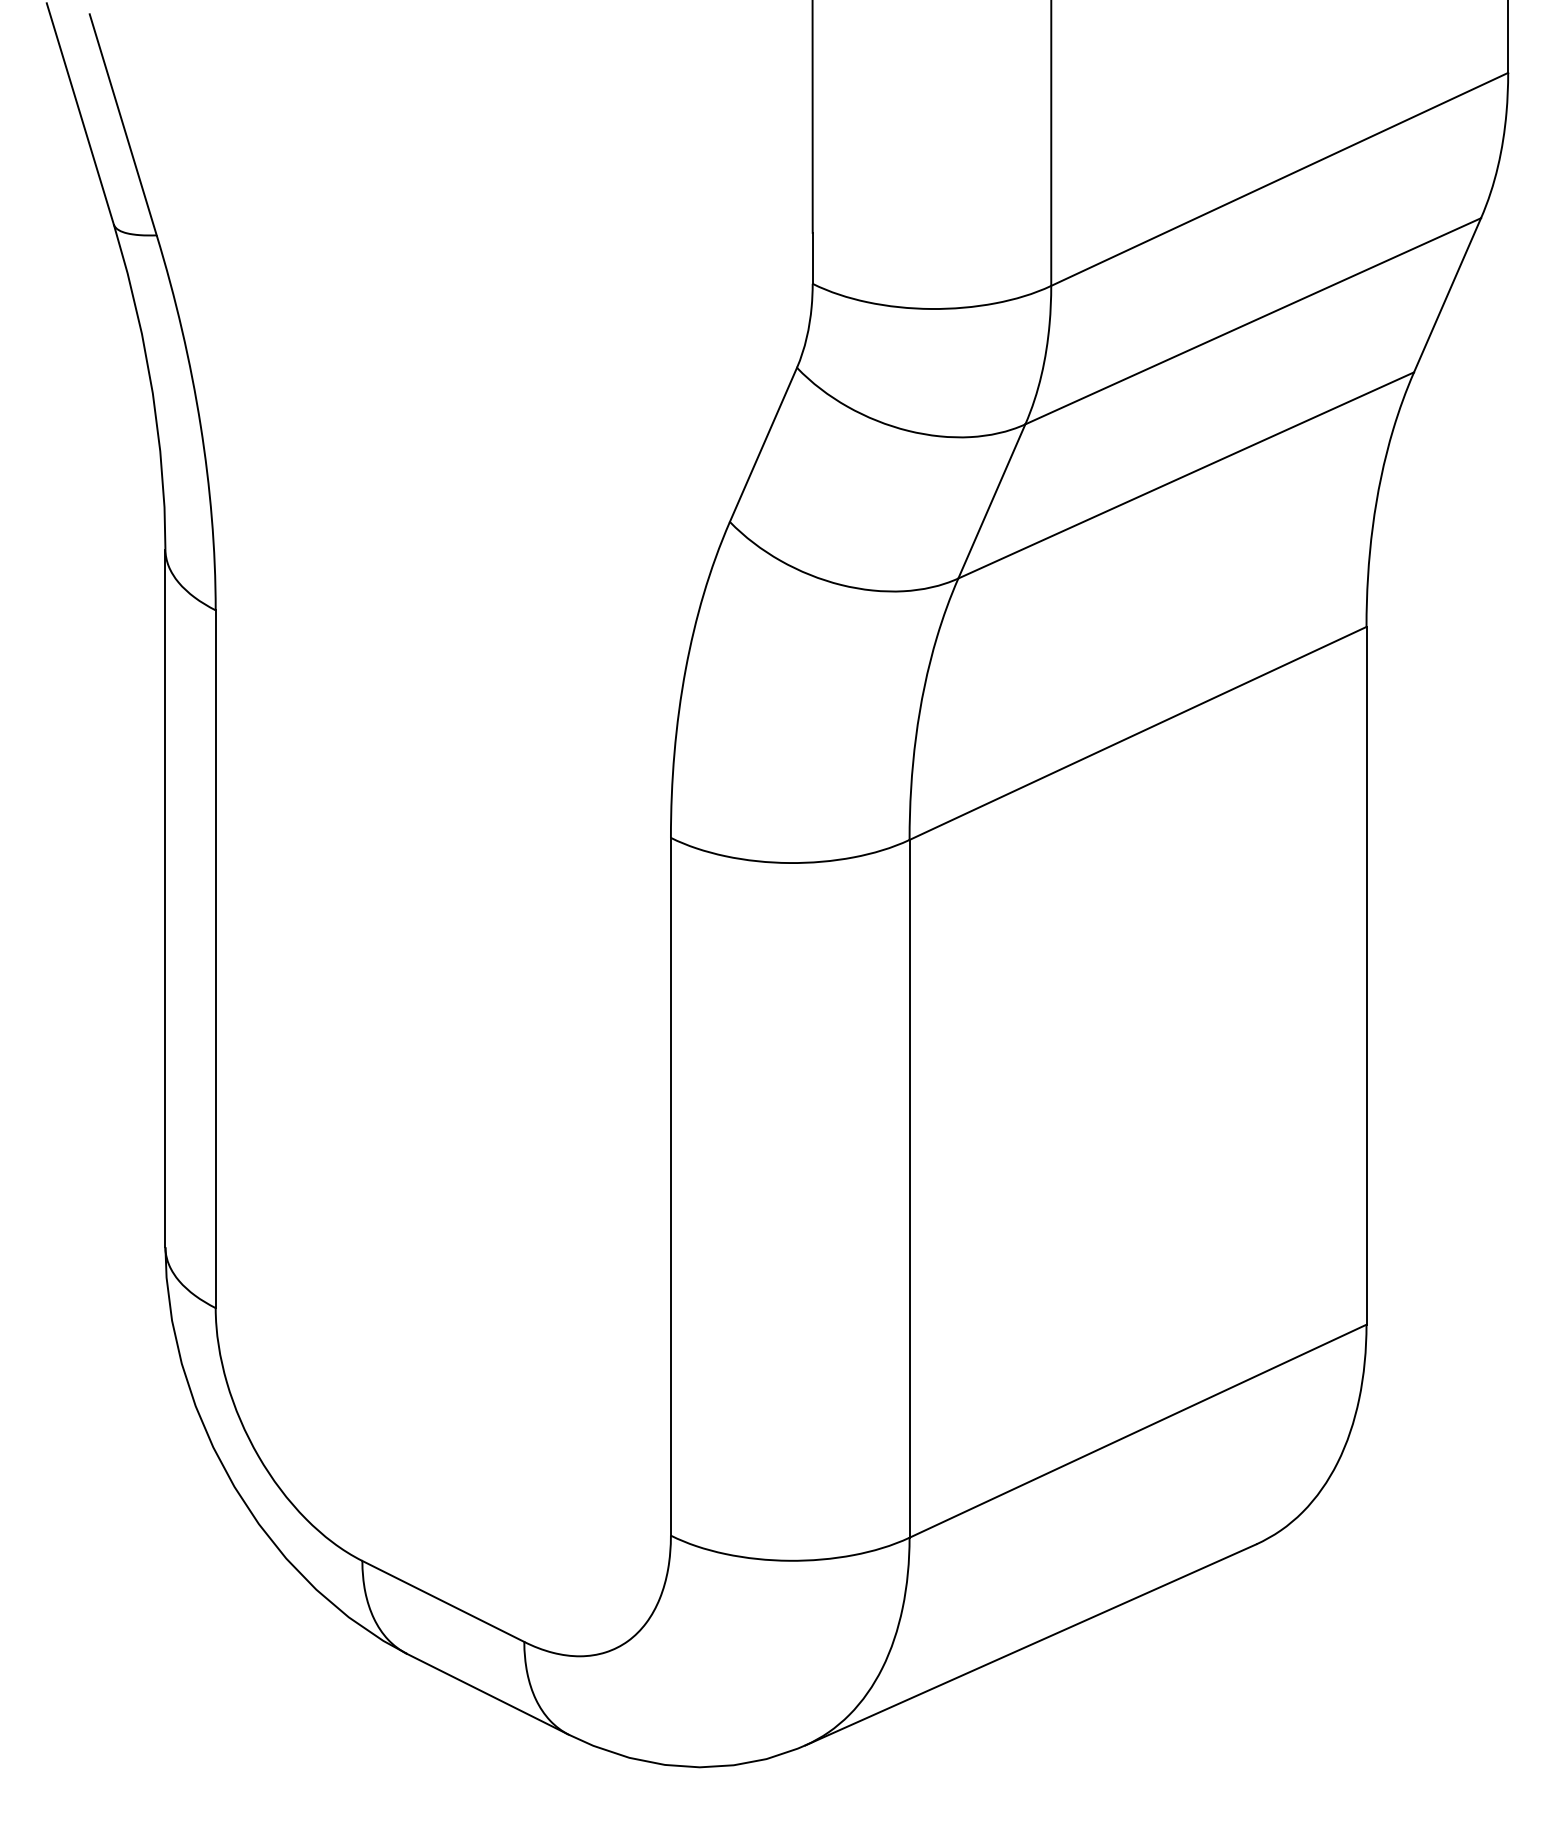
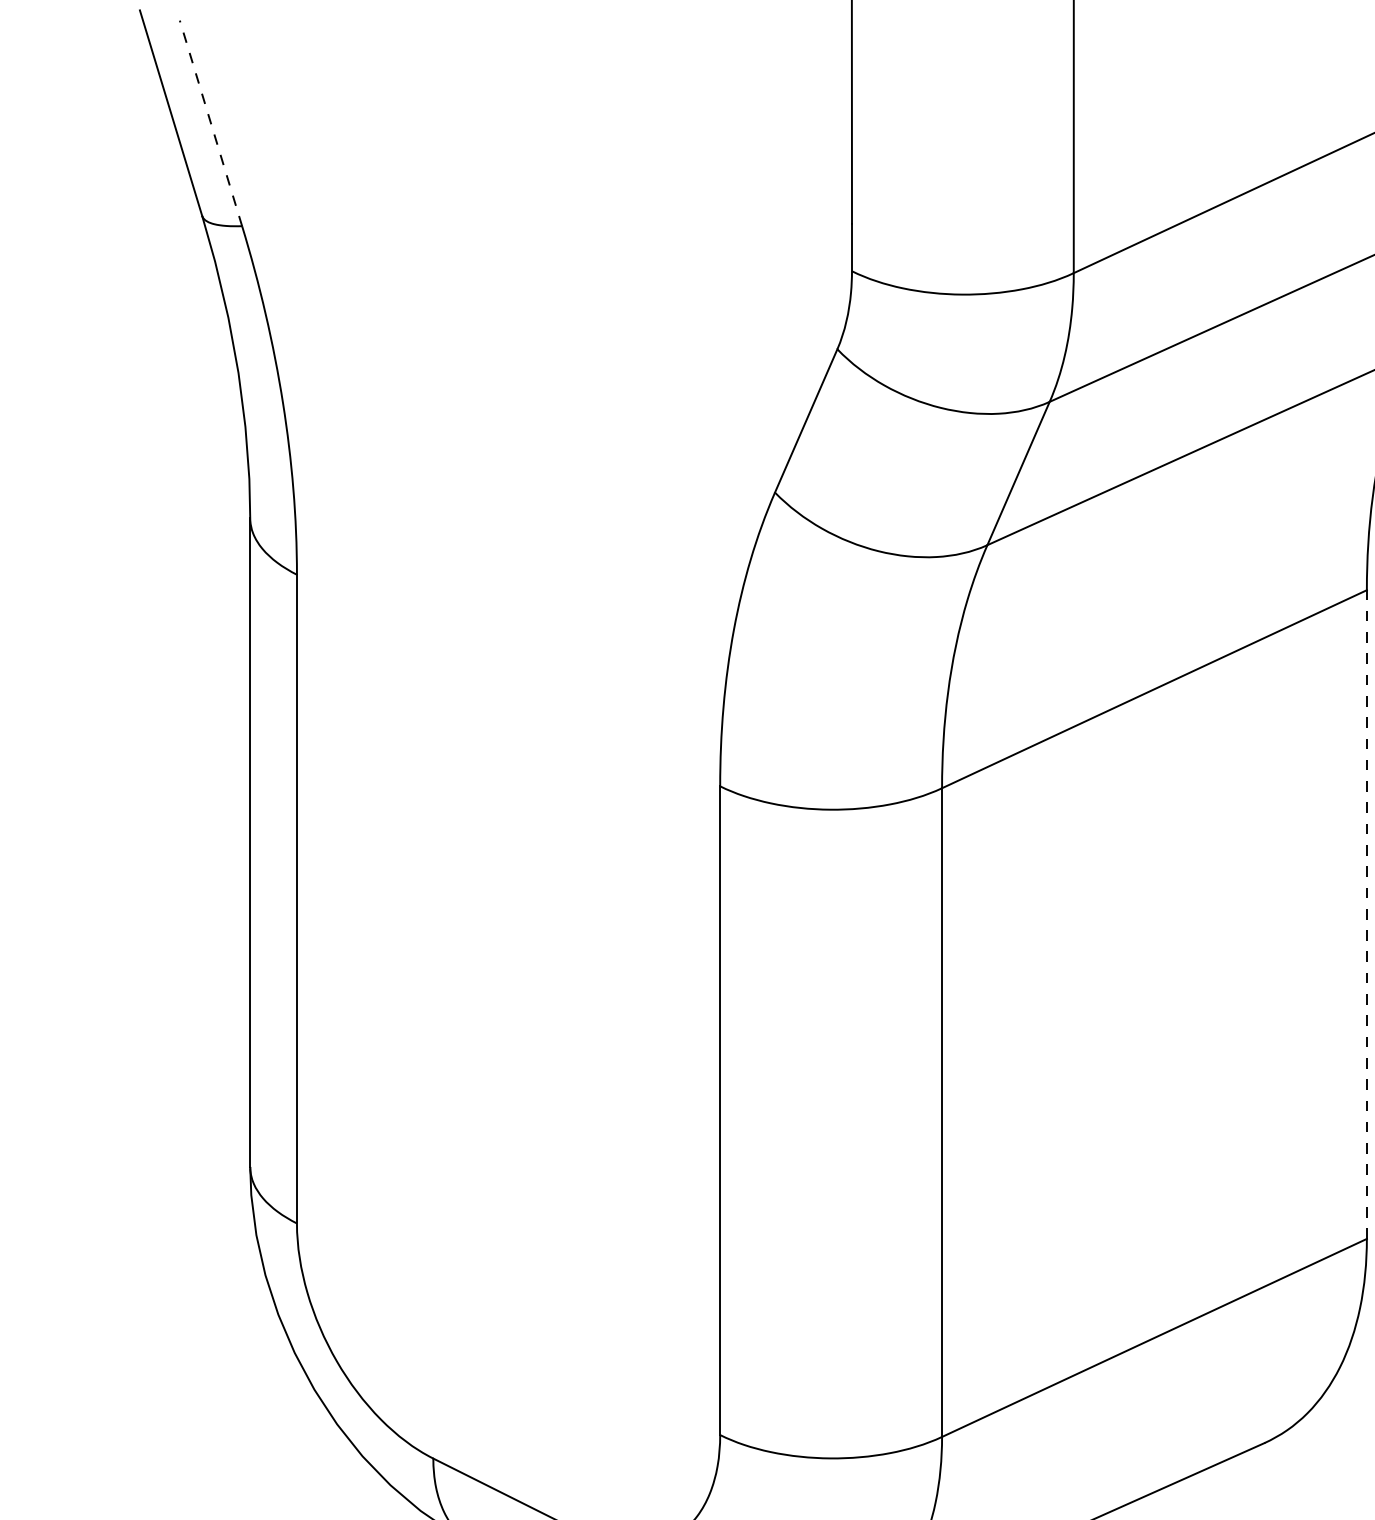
line: (123, 124) -> (211, 123), solid -> dashed
line: (1366, 975) -> (1366, 914), solid -> dashed

